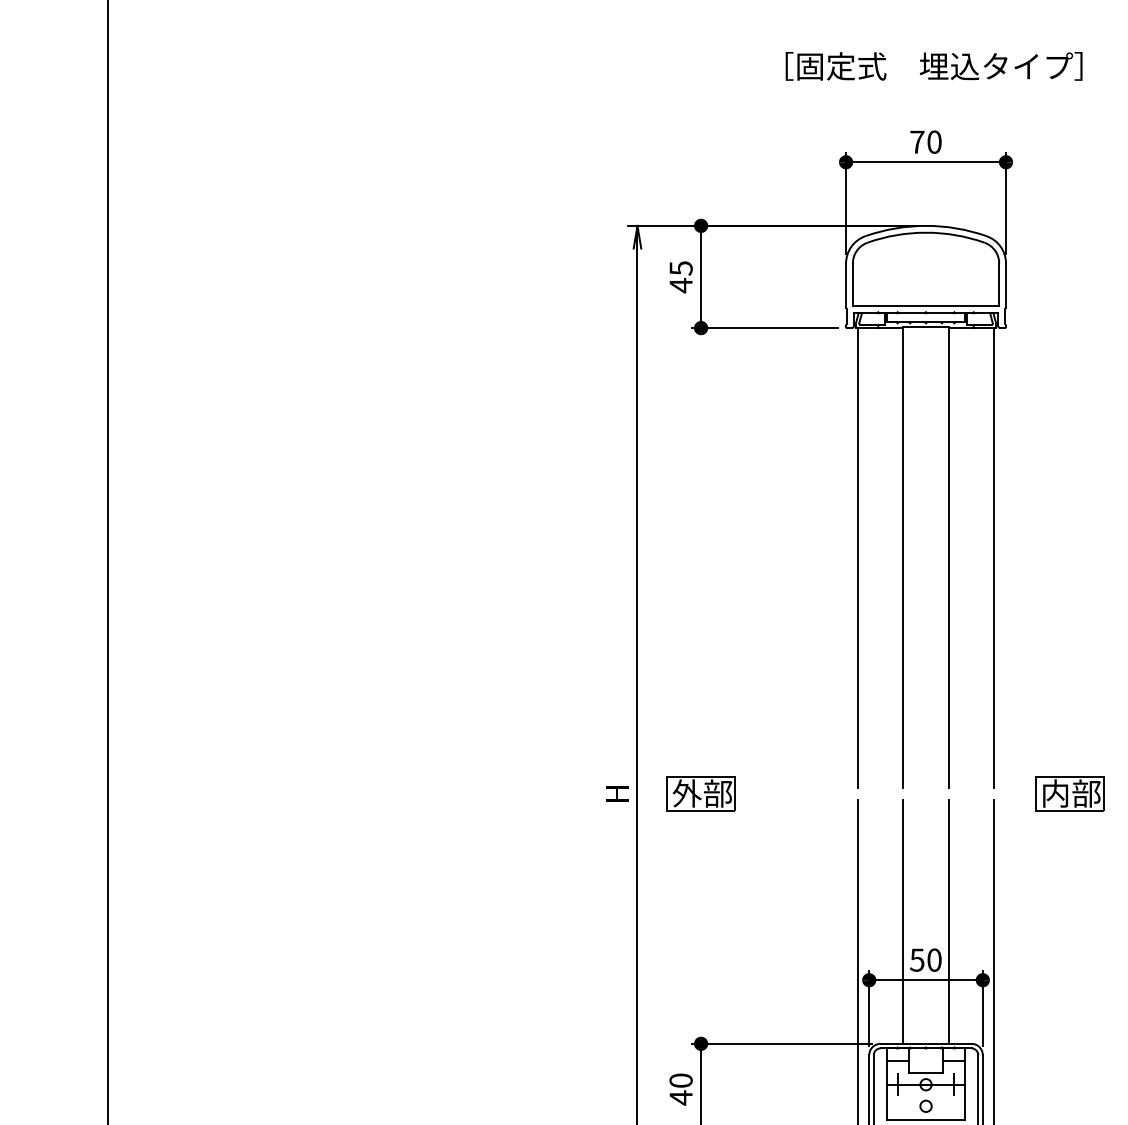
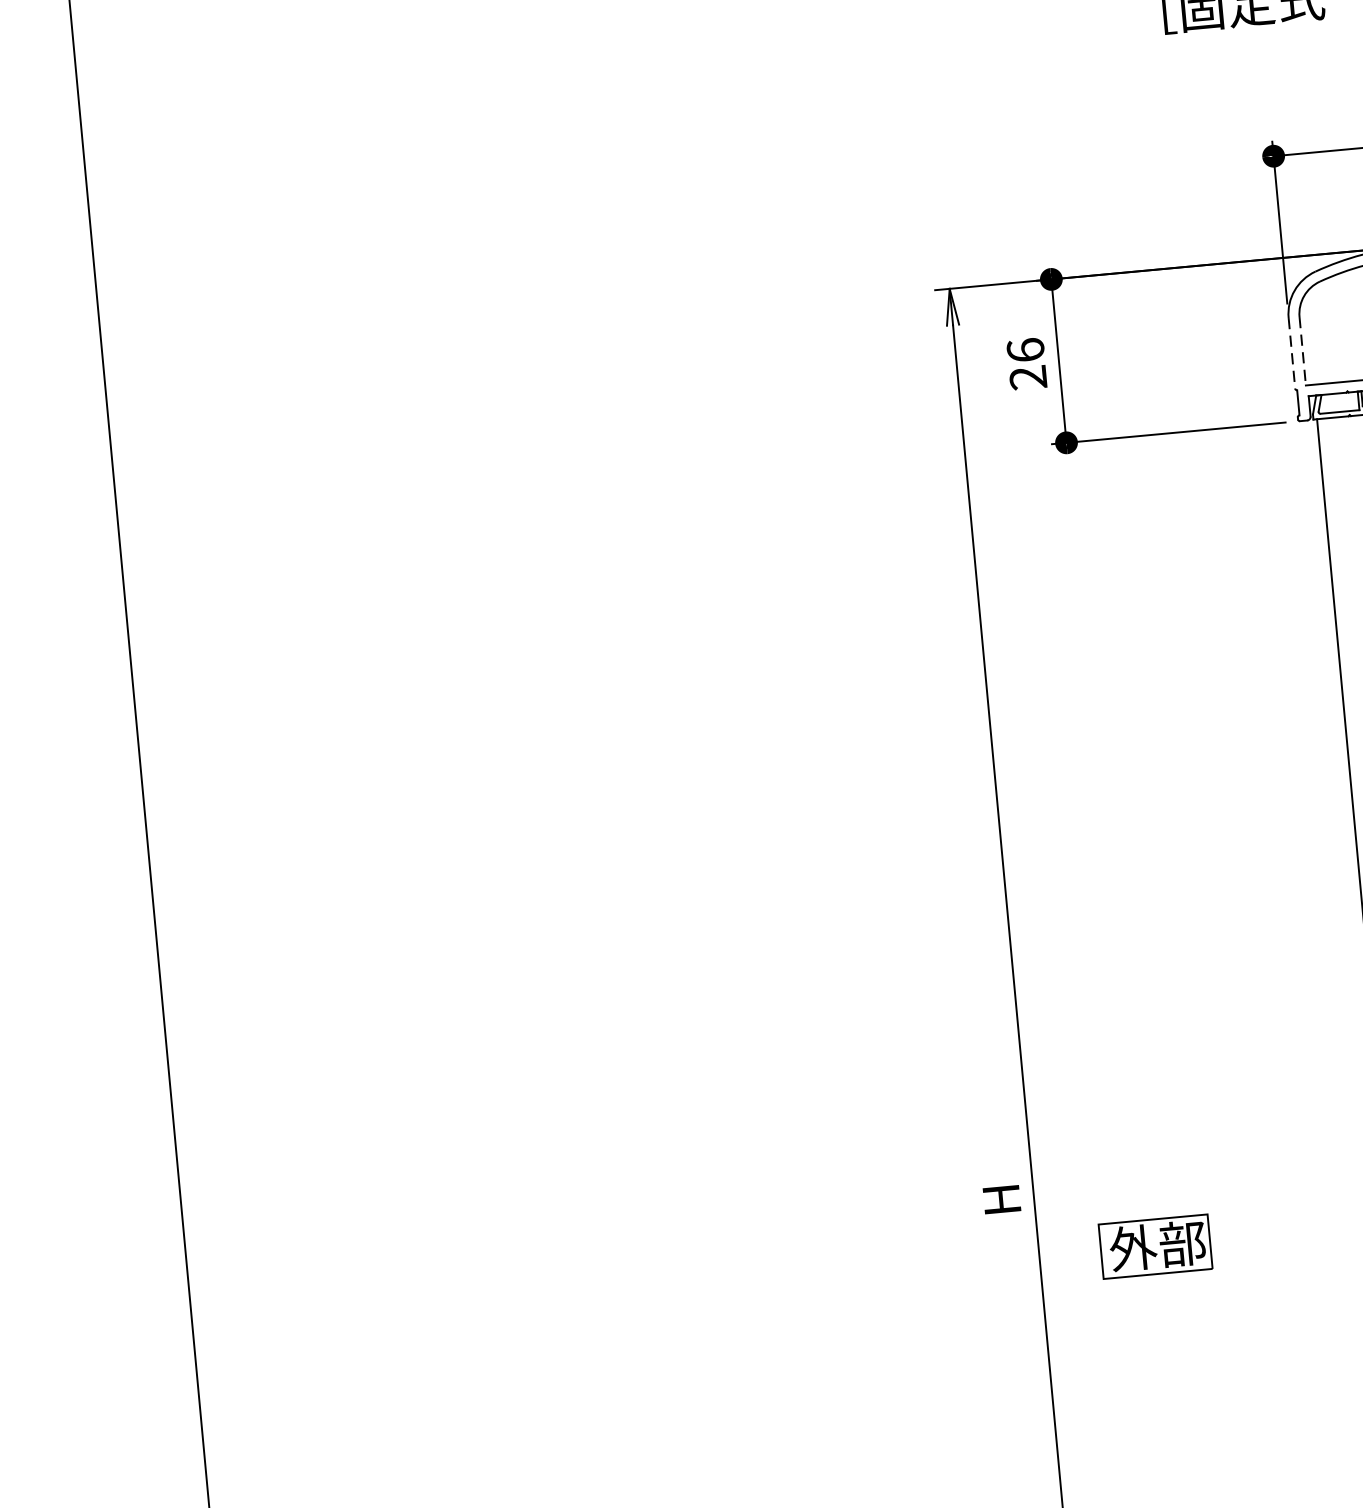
text: (680, 277) -> (1026, 364), 45 -> 26
line: (852, 285) -> (1302, 352), solid -> dashed
line: (846, 286) -> (1292, 354), solid -> dashed
part: (700, 793) -> (1154, 1246), moved

